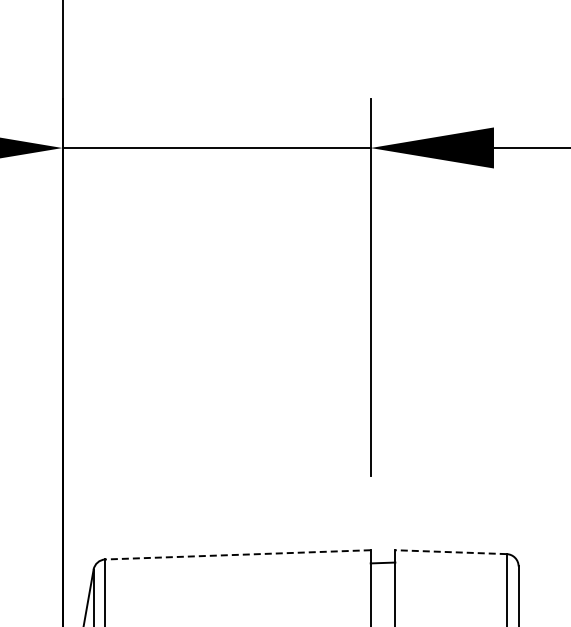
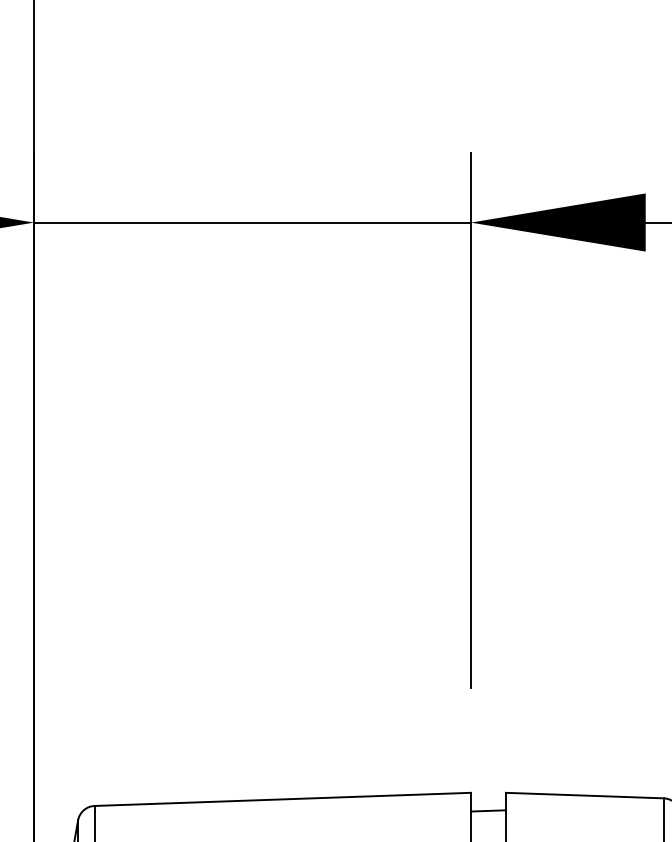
line: (451, 552) -> (585, 796), dashed -> solid
line: (238, 554) -> (283, 798), dashed -> solid

